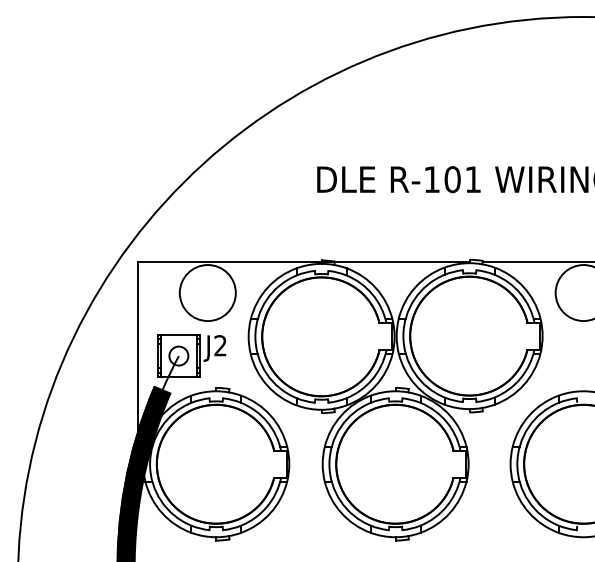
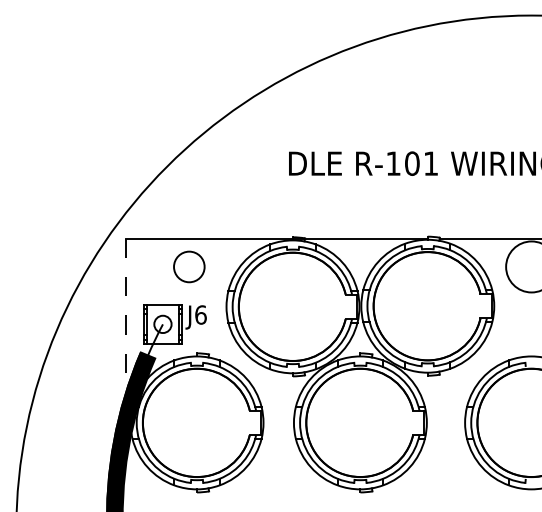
circle: (207, 293) -> (189, 267), size x0.6
text: (220, 345) -> (200, 314), J2 -> J6
line: (137, 347) -> (125, 316), solid -> dashed

